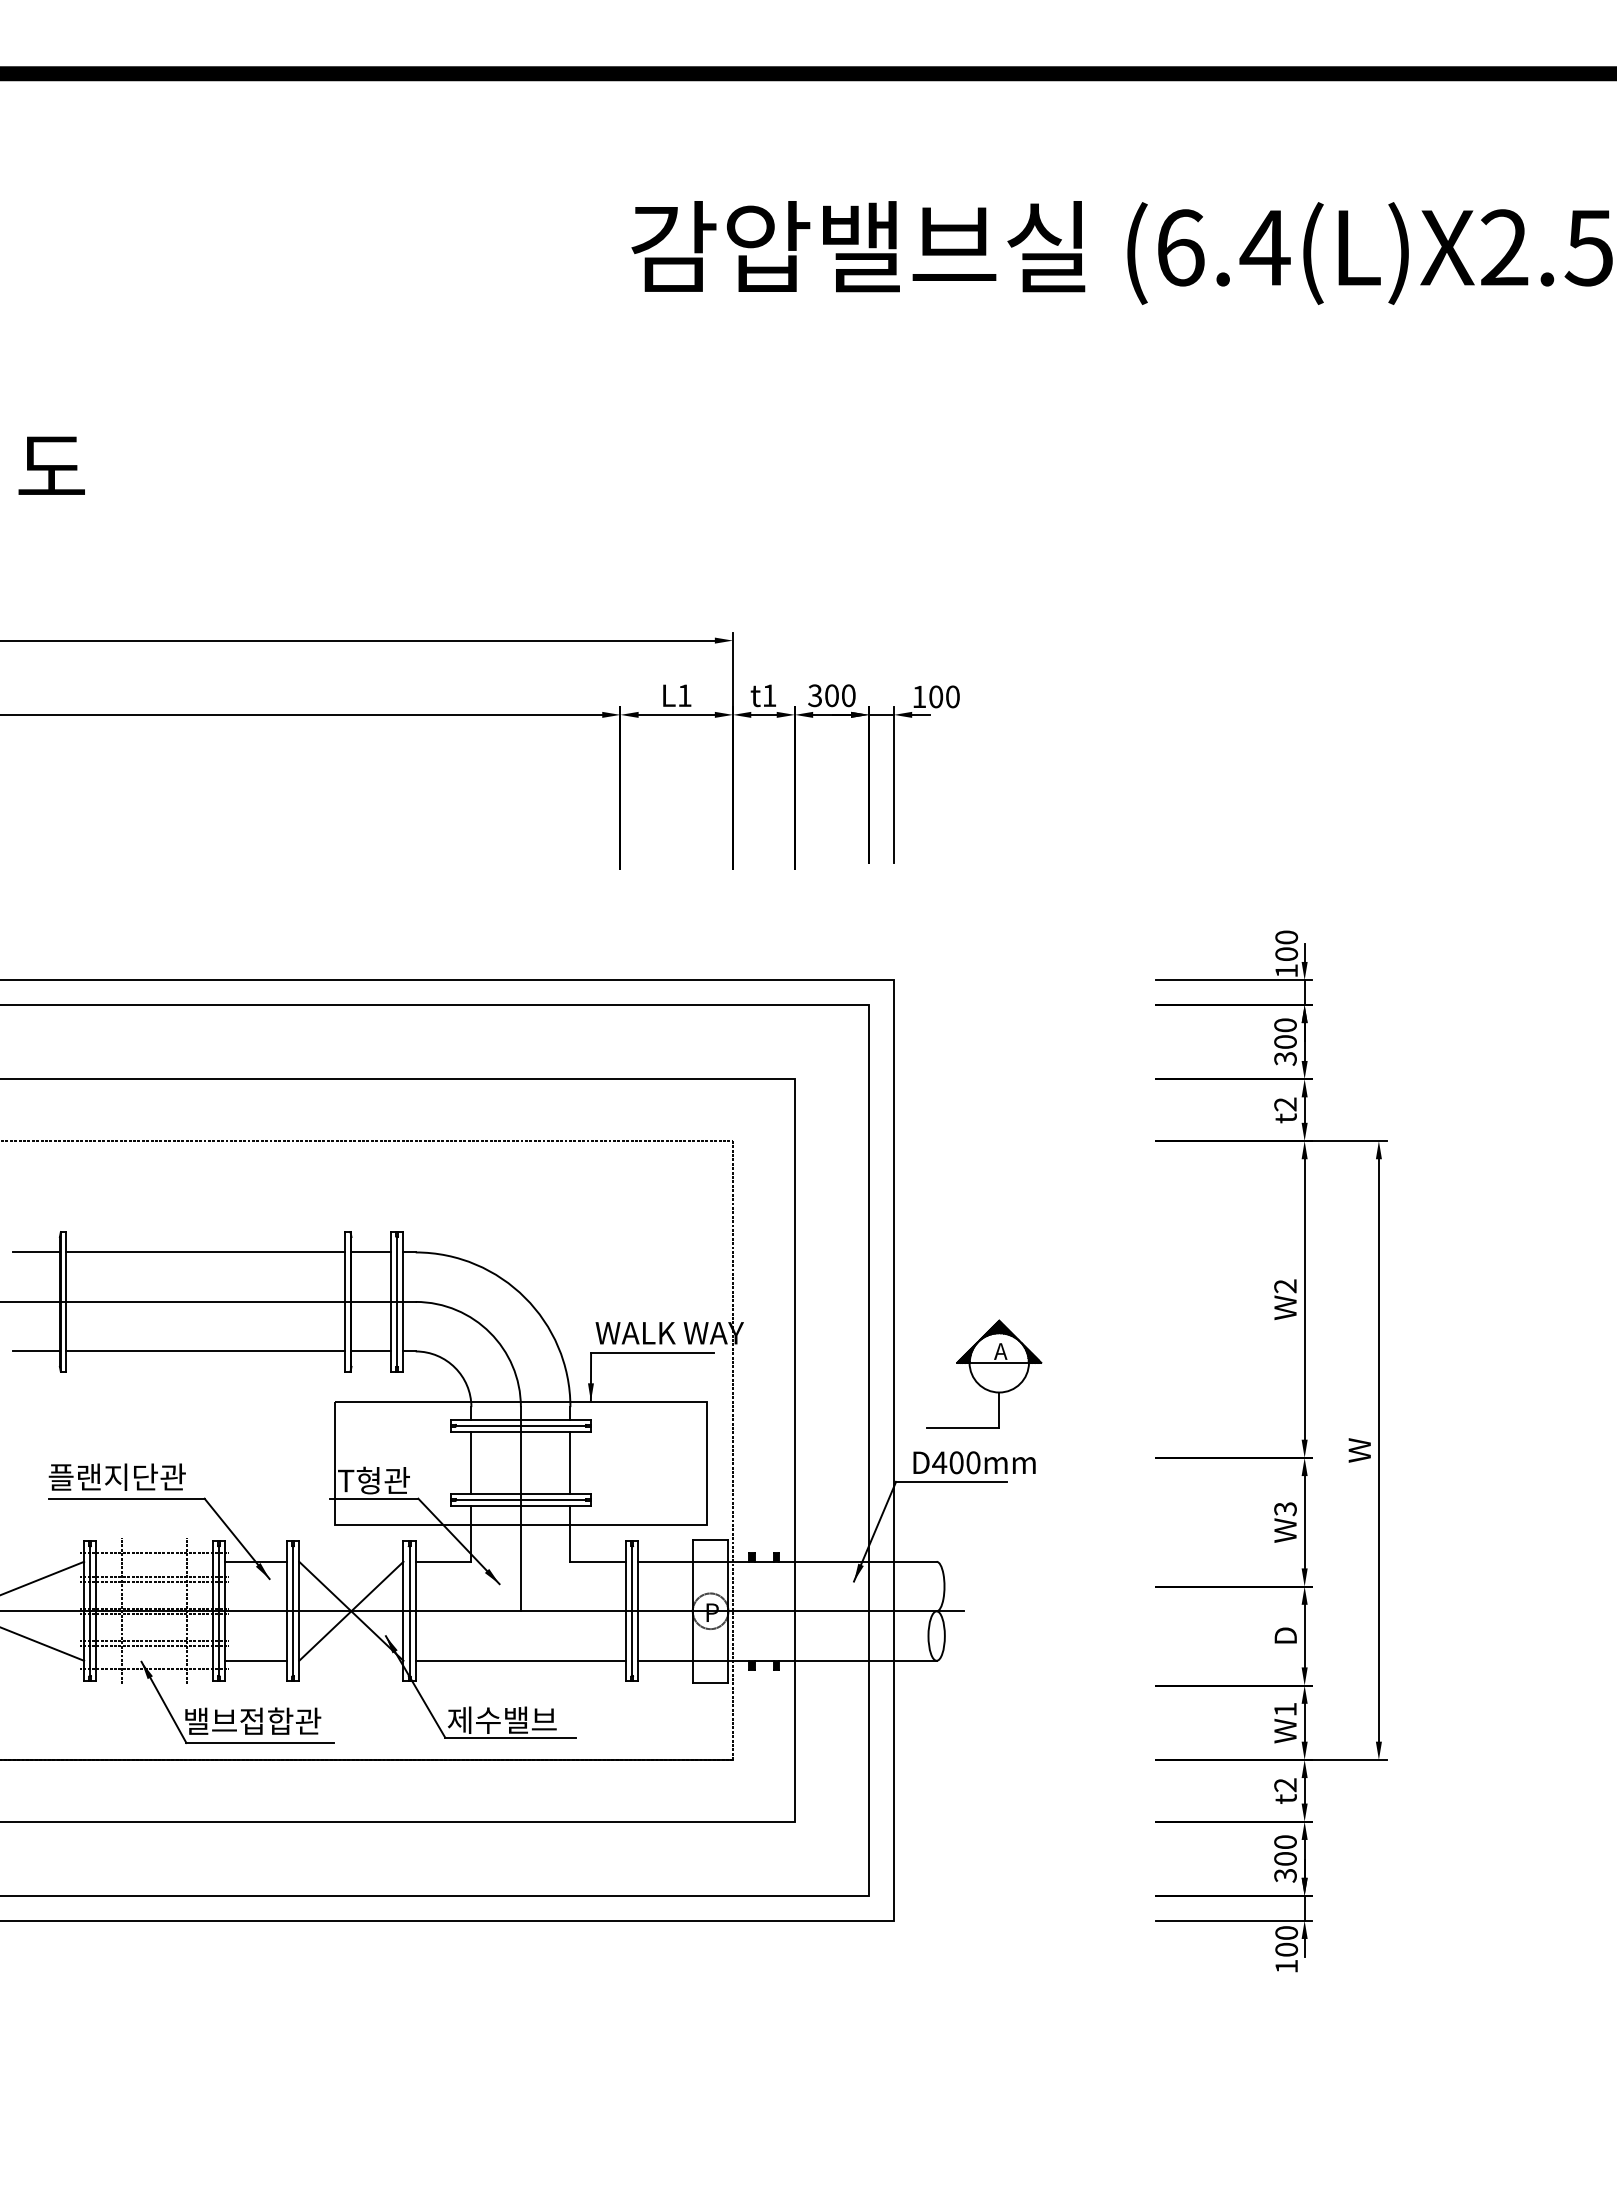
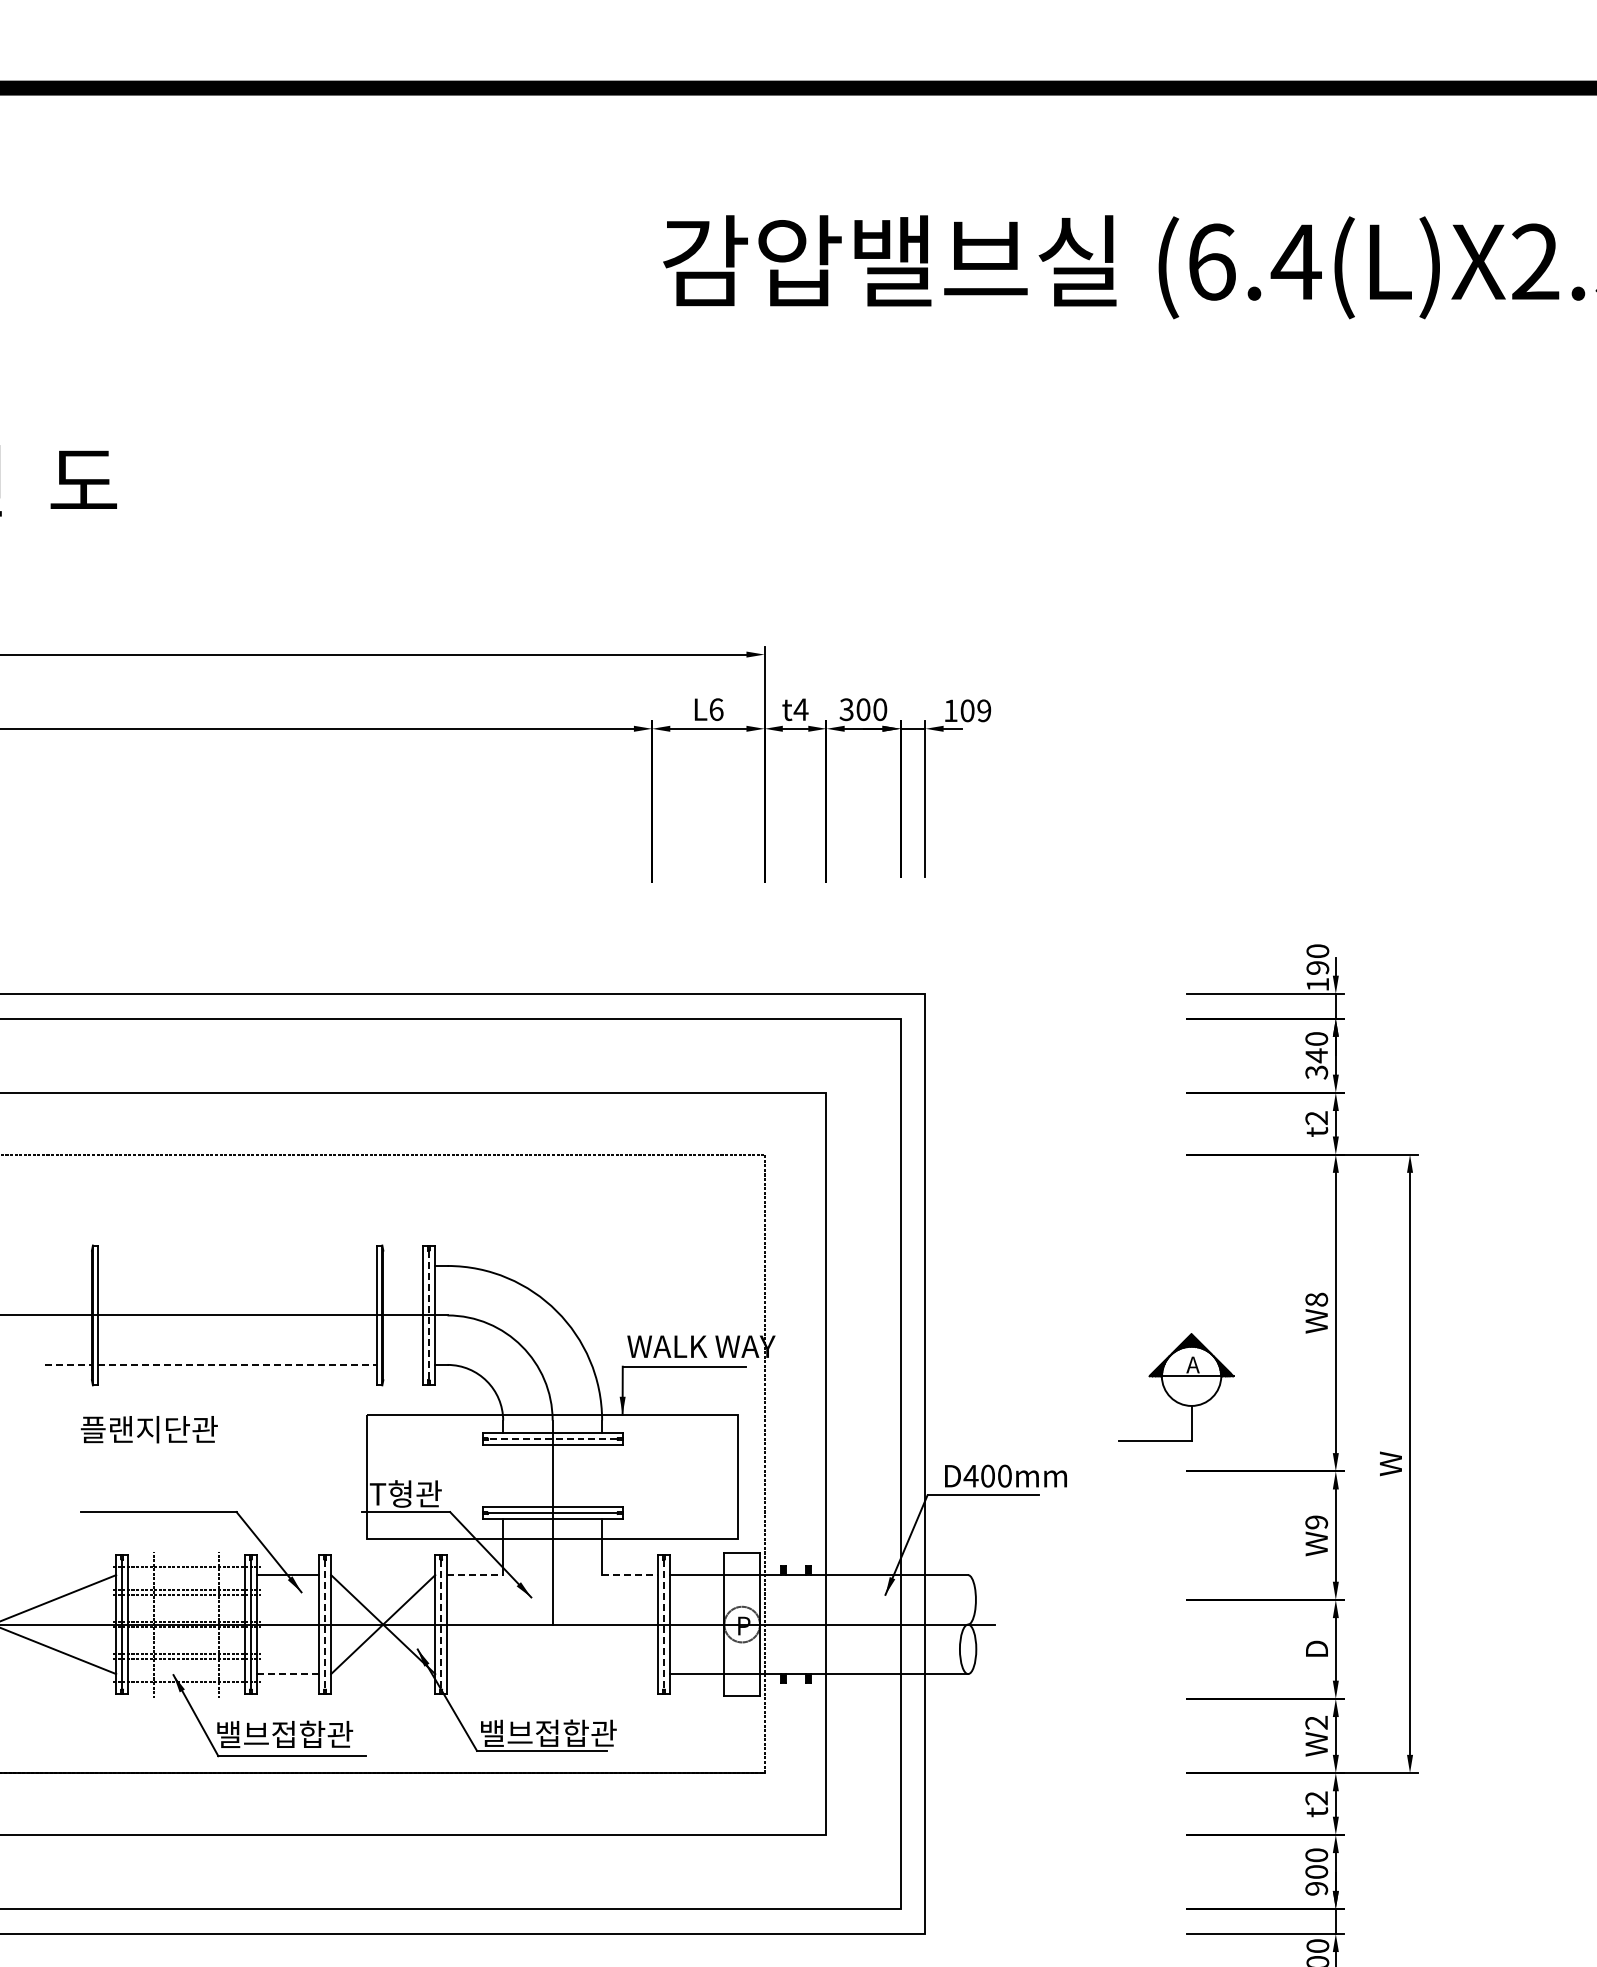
text: (684, 695) -> (716, 709), L1 -> L6
text: (769, 695) -> (801, 709), t1 -> t4
text: (952, 696) -> (983, 710), 100 -> 109
text: (1286, 954) -> (1317, 968), 100 -> 190
text: (1285, 1041) -> (1316, 1055), 300 -> 340
line: (35, 1252) -> (67, 1266), removed
line: (205, 1252) -> (237, 1266), removed
line: (371, 1252) -> (403, 1266), removed
text: (1285, 1286) -> (1316, 1300), W2 -> W8
line: (397, 1301) -> (429, 1315), solid -> dashed
line: (36, 1351) -> (68, 1364), solid -> dashed
line: (205, 1351) -> (237, 1364), solid -> dashed
line: (371, 1351) -> (403, 1364), removed
part: (984, 1373) -> (1176, 1386), moved
line: (520, 1425) -> (552, 1438), solid -> dashed
line: (471, 1462) -> (503, 1475), removed
line: (570, 1462) -> (602, 1475), removed
text: (116, 1476) -> (148, 1428), moved
text: (1285, 1509) -> (1316, 1522), W3 -> W9
line: (443, 1561) -> (475, 1574), solid -> dashed
line: (598, 1561) -> (630, 1574), solid -> dashed
line: (293, 1611) -> (325, 1624), solid -> dashed
line: (409, 1611) -> (441, 1624), solid -> dashed
line: (632, 1611) -> (664, 1624), solid -> dashed
line: (256, 1660) -> (288, 1673), solid -> dashed
line: (520, 1660) -> (552, 1673), removed
text: (1285, 1709) -> (1316, 1722), W1 -> W2
text: (516, 1719) -> (548, 1732), 제수밸브 -> 밸브접합관
text: (1285, 1875) -> (1316, 1888), 300 -> 900

